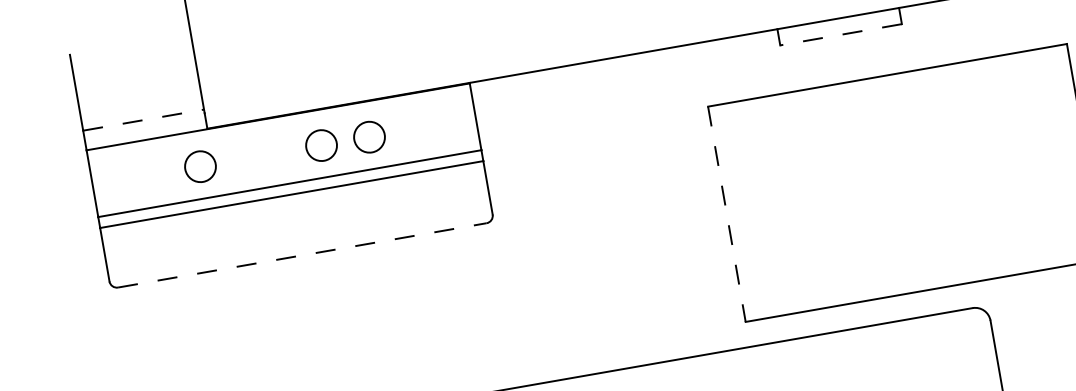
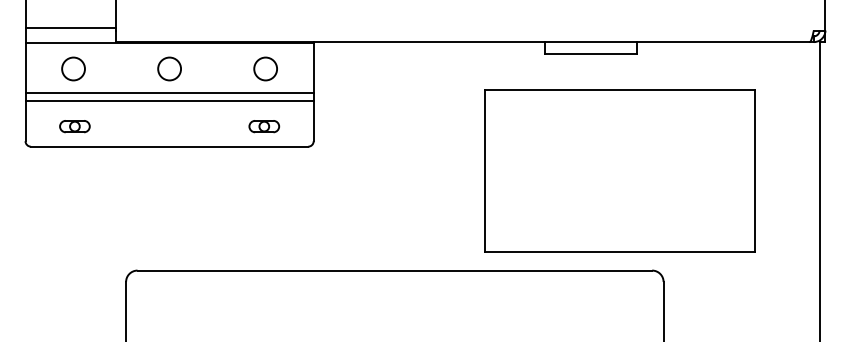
line: (840, 35) -> (590, 54), dashed -> solid
line: (144, 119) -> (71, 27), dashed -> solid
circle: (369, 136) -> (265, 68), moved
circle: (321, 144) -> (169, 68), moved
circle: (200, 166) -> (73, 68), moved
part: (423, 206) -> (264, 126), added
line: (726, 213) -> (484, 170), dashed -> solid
part: (171, 250) -> (74, 126), added
line: (302, 255) -> (169, 146), dashed -> solid

